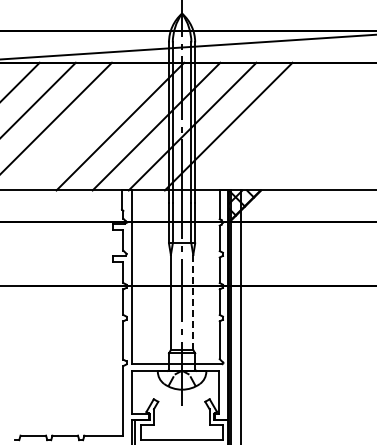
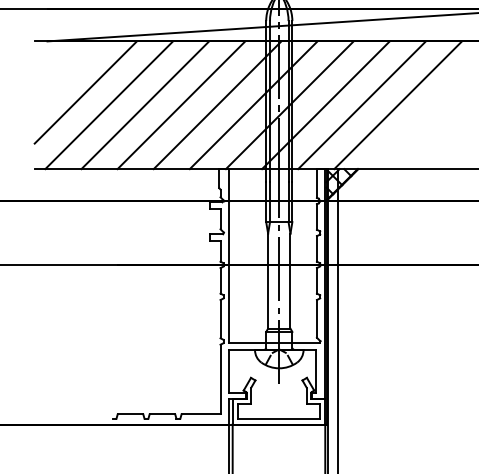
line: (84, 126) -> (181, 105), added
line: (264, 126) -> (361, 105), added
line: (301, 126) -> (398, 105), added
line: (193, 302) -> (290, 281), dashed -> solid

